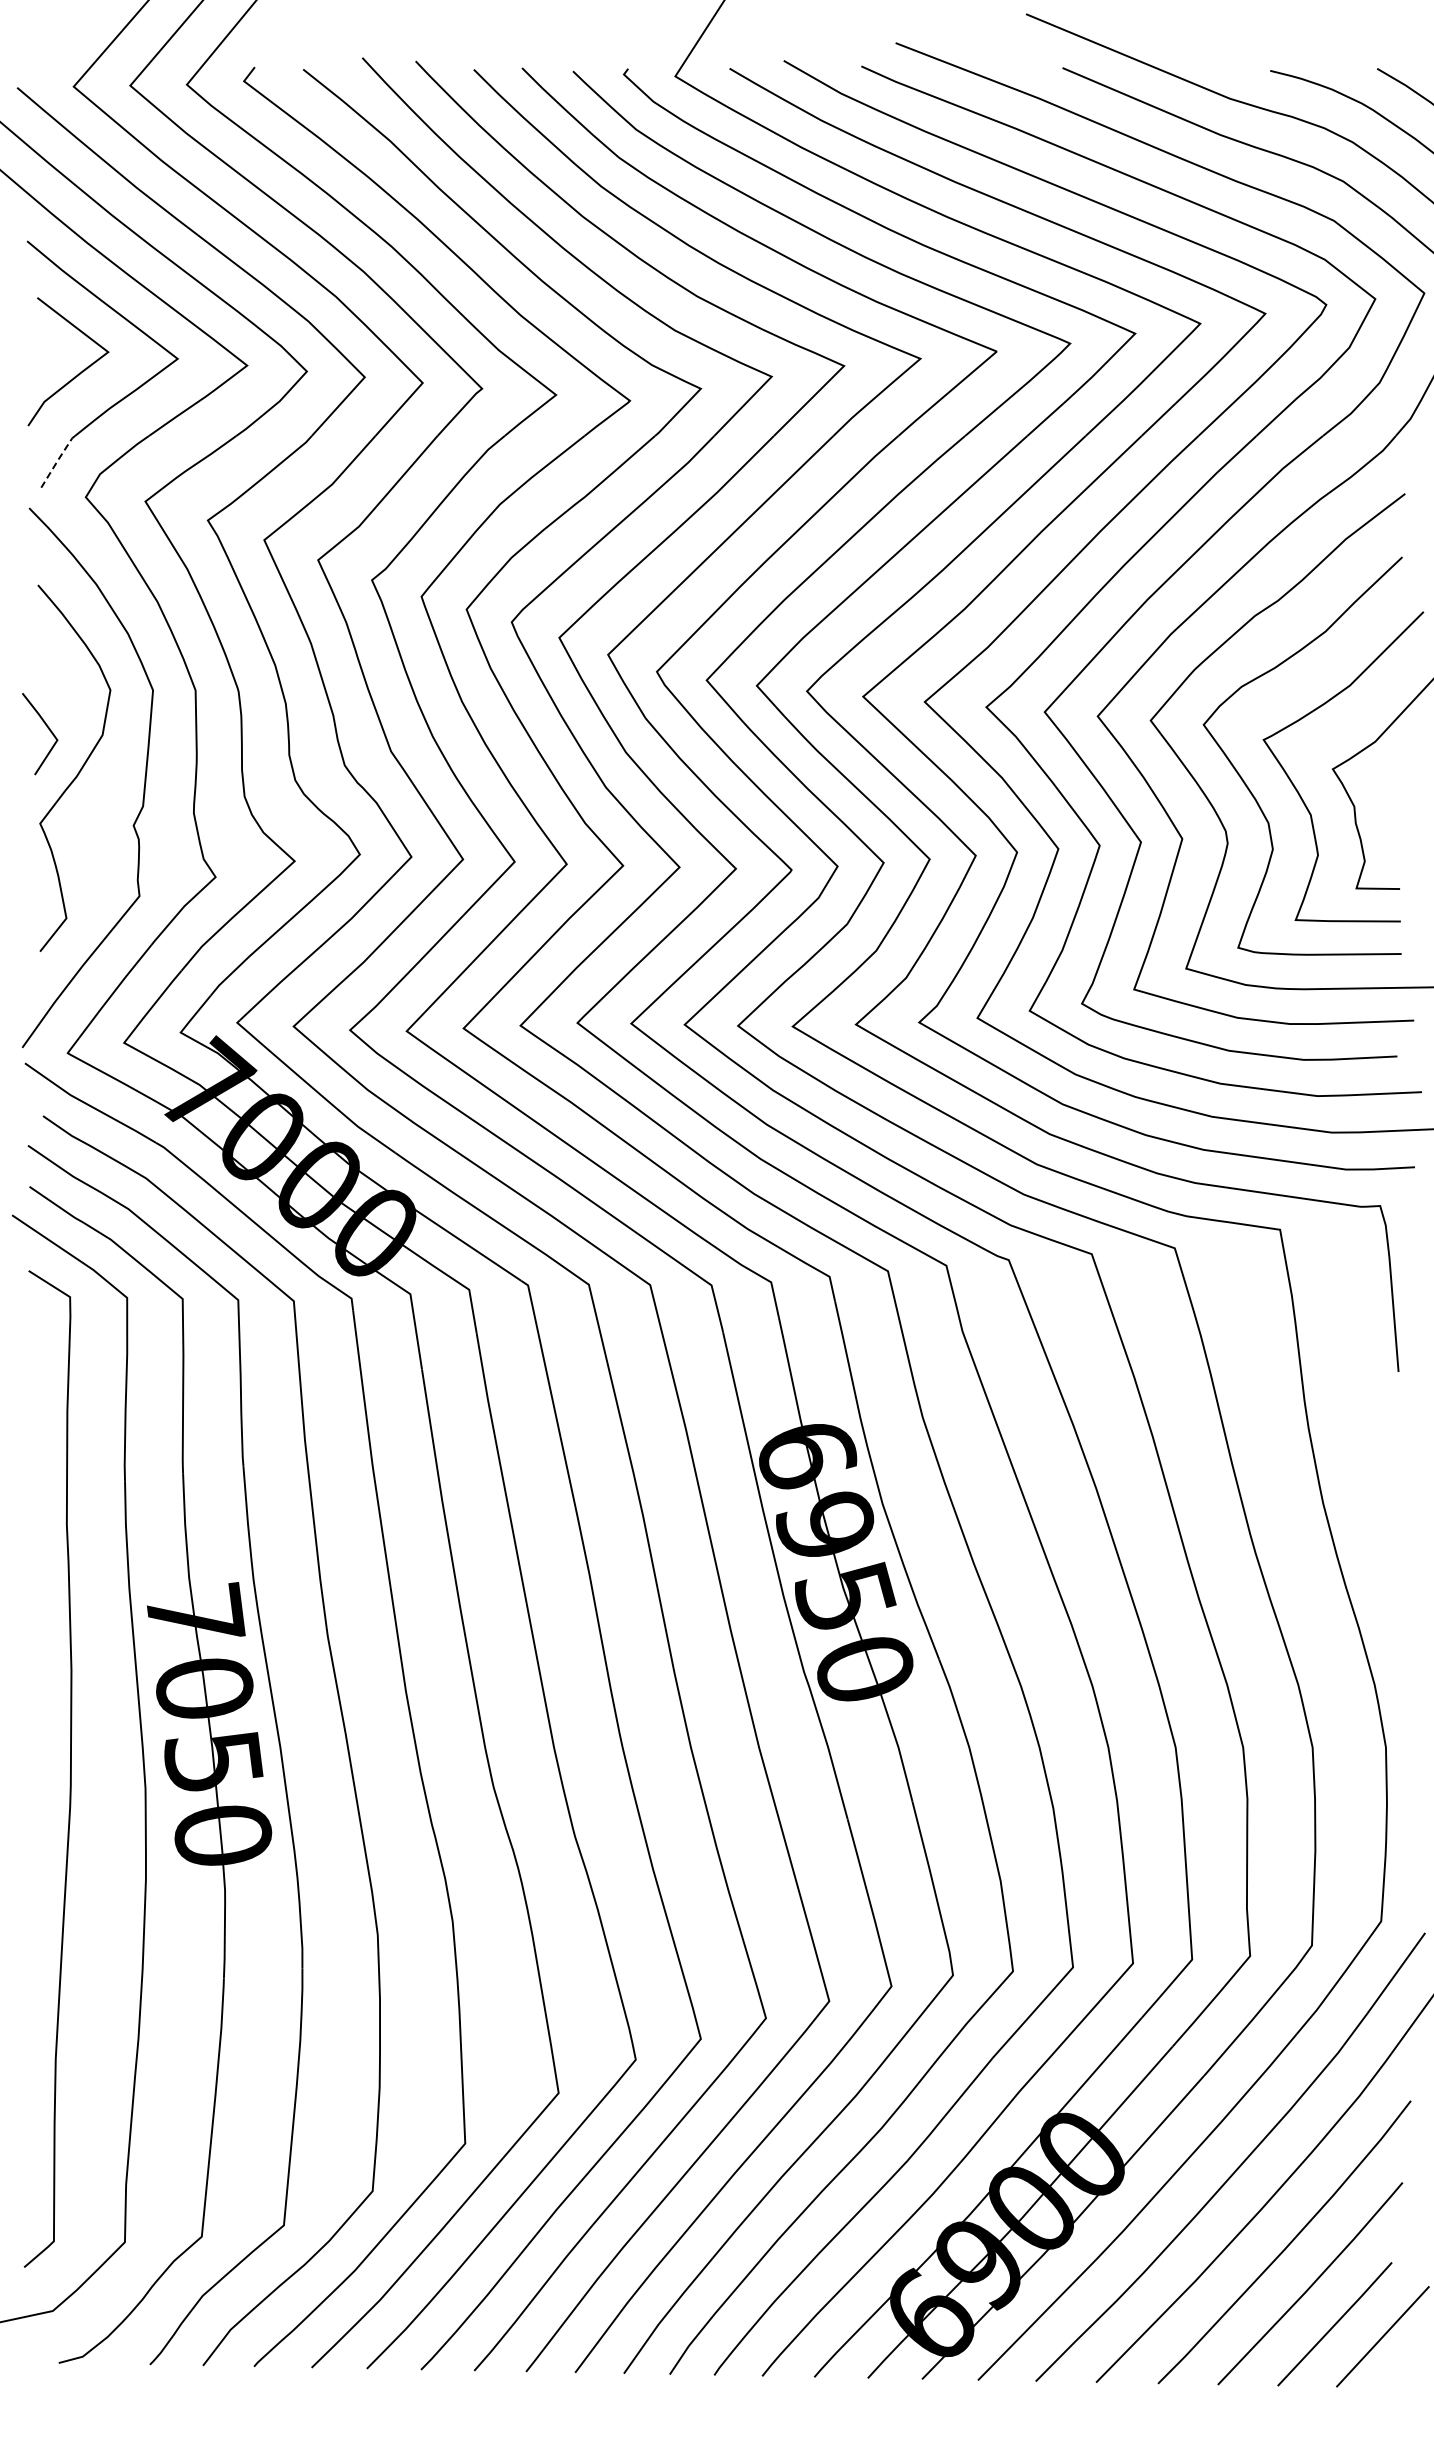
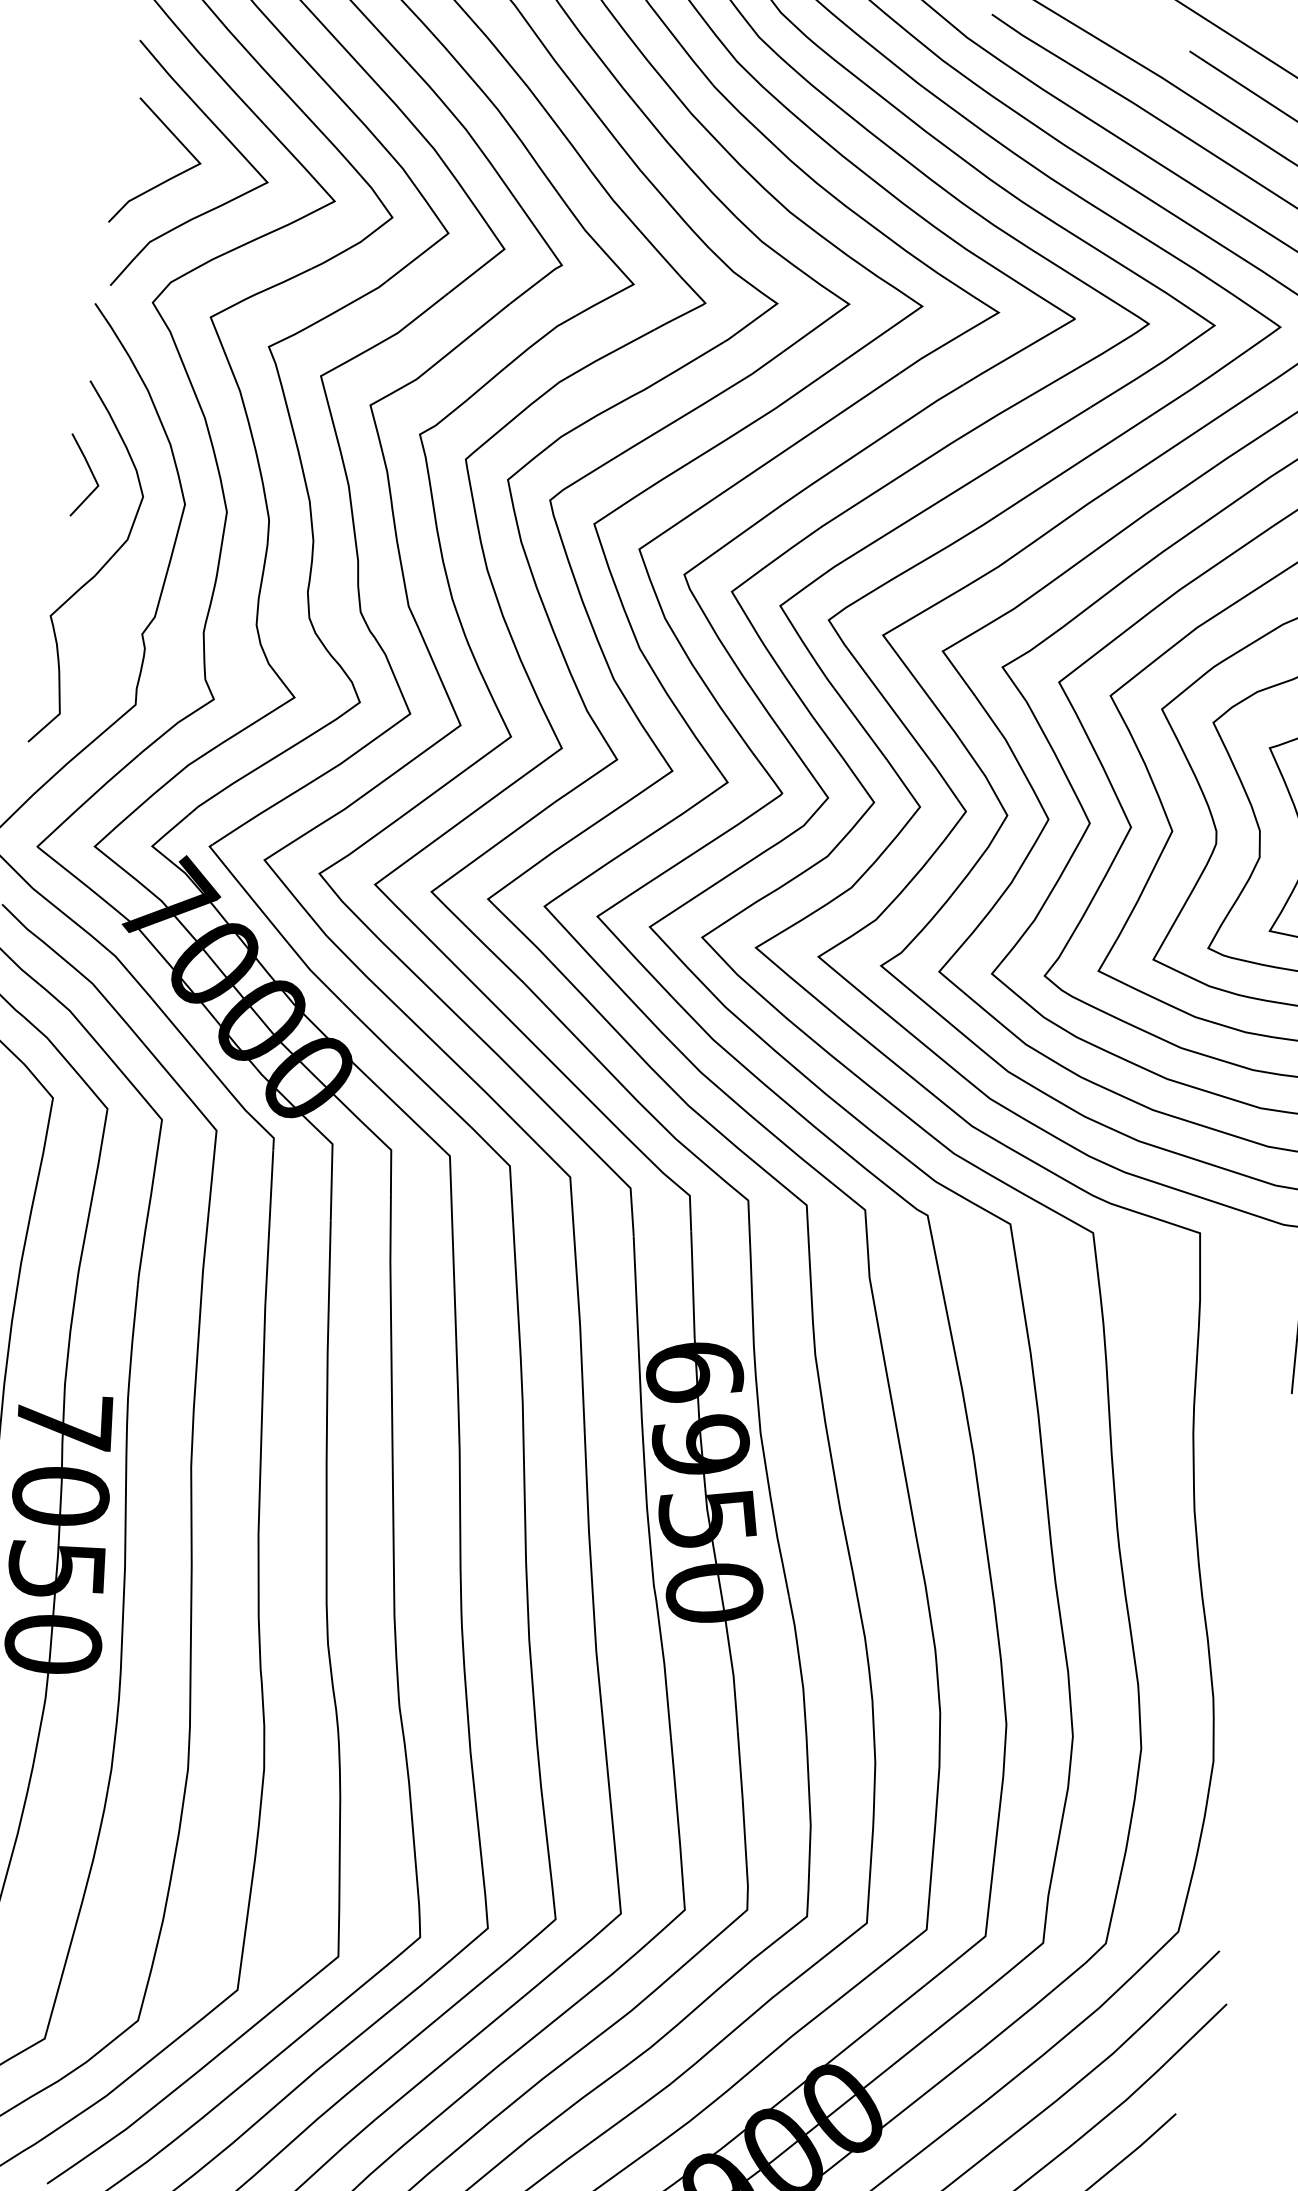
line: (58, 460) -> (132, 261), dashed -> solid
line: (47, 728) -> (90, 472), moved

